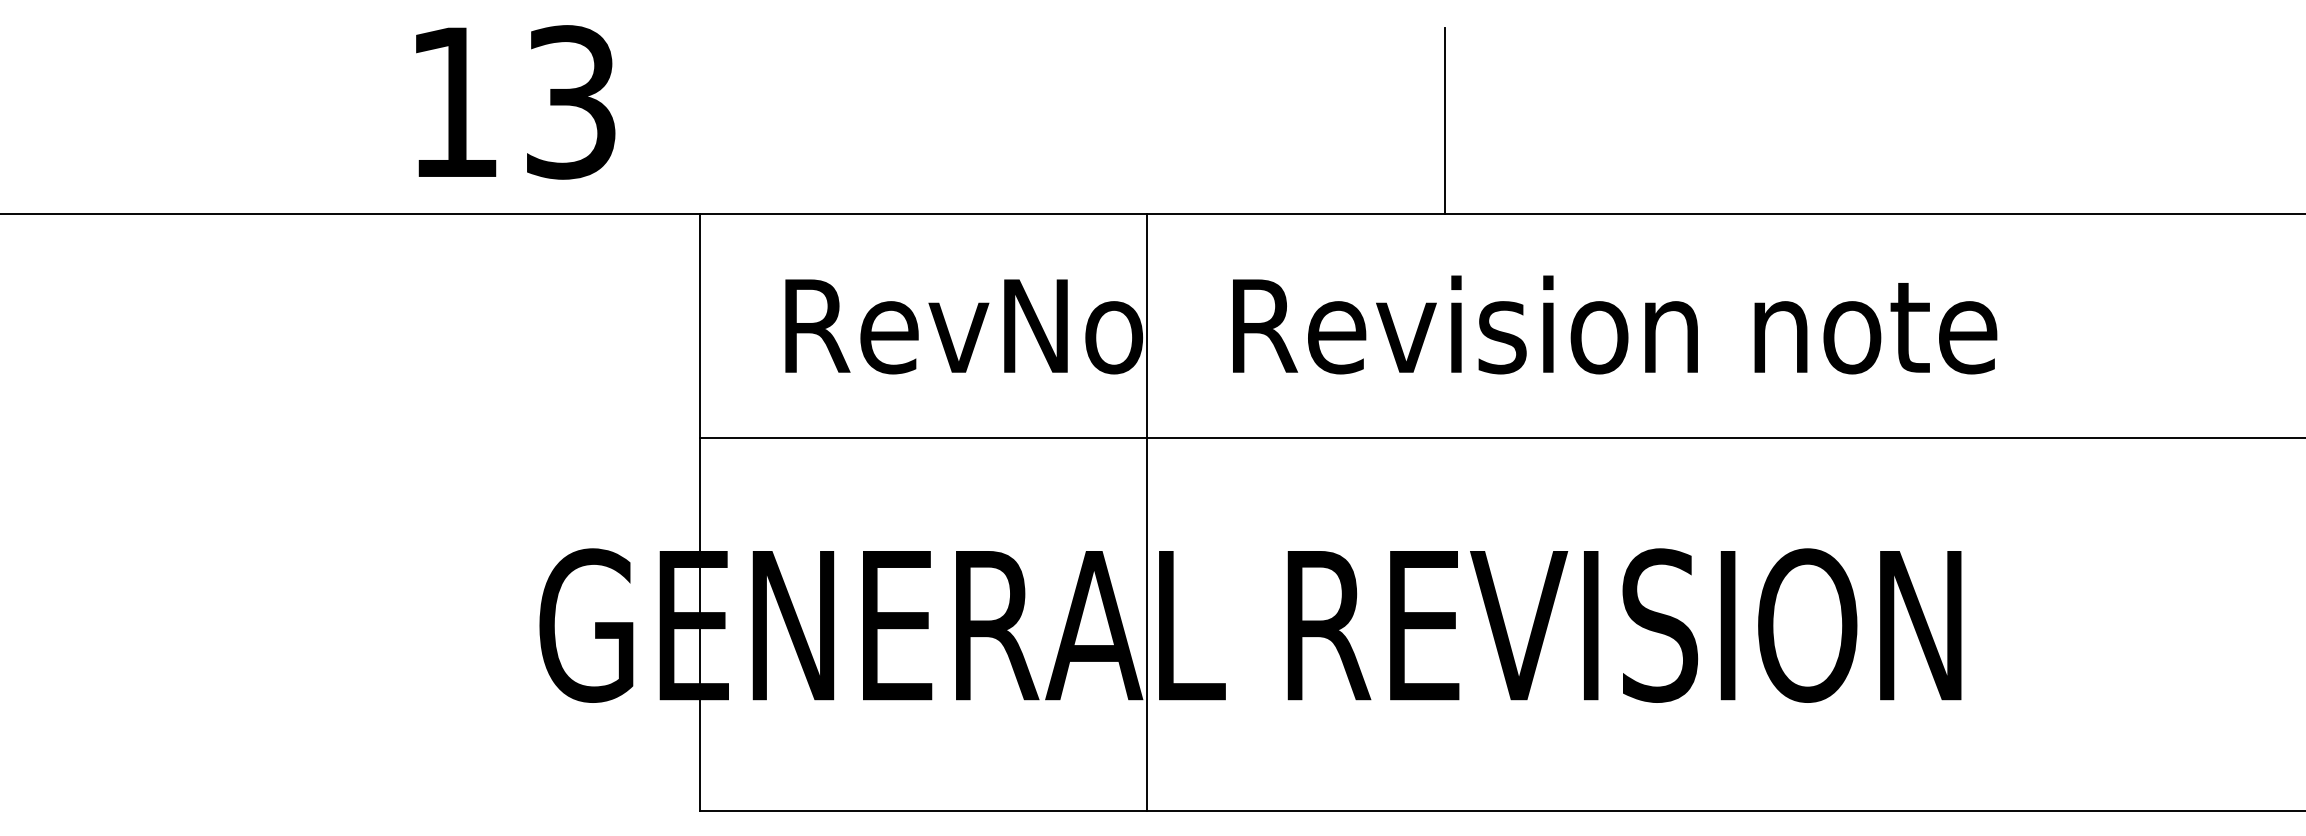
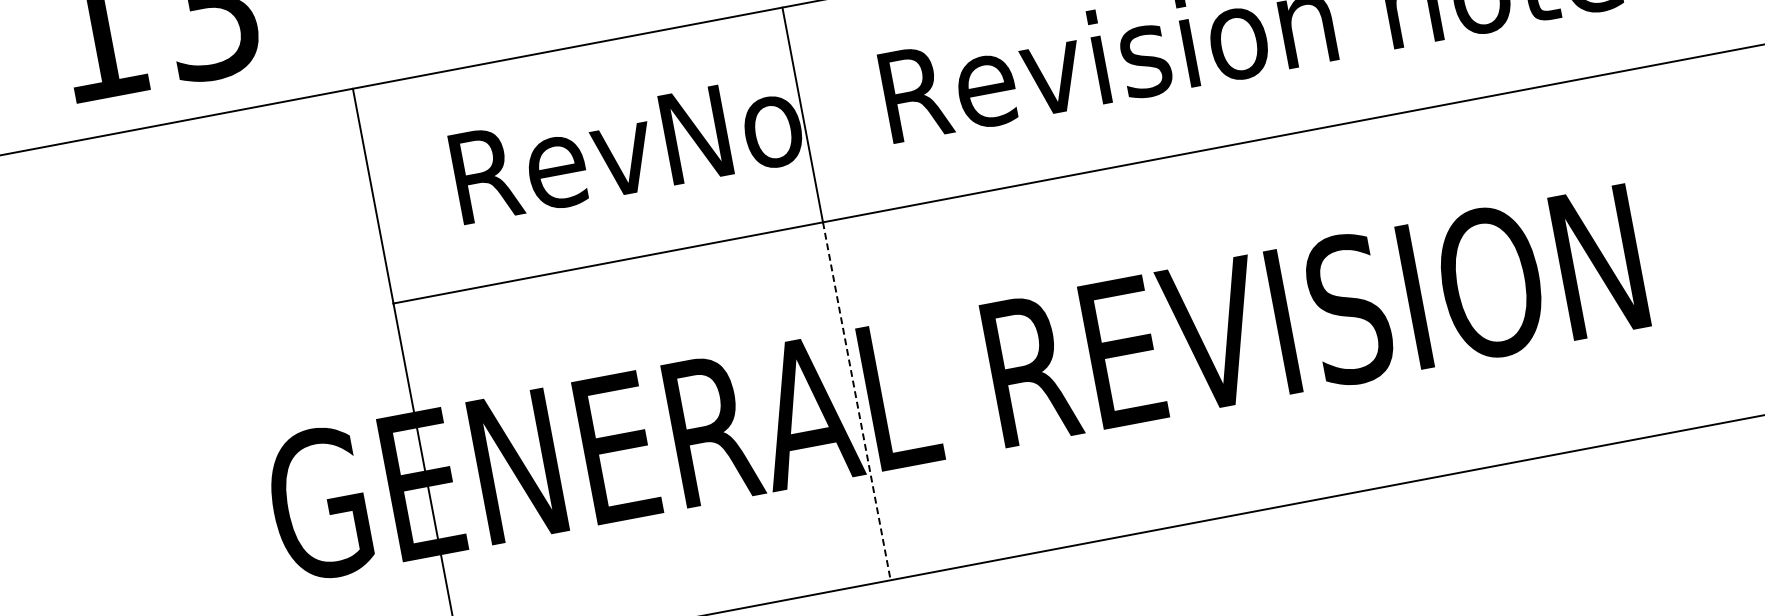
line: (1147, 624) -> (857, 401), solid -> dashed

